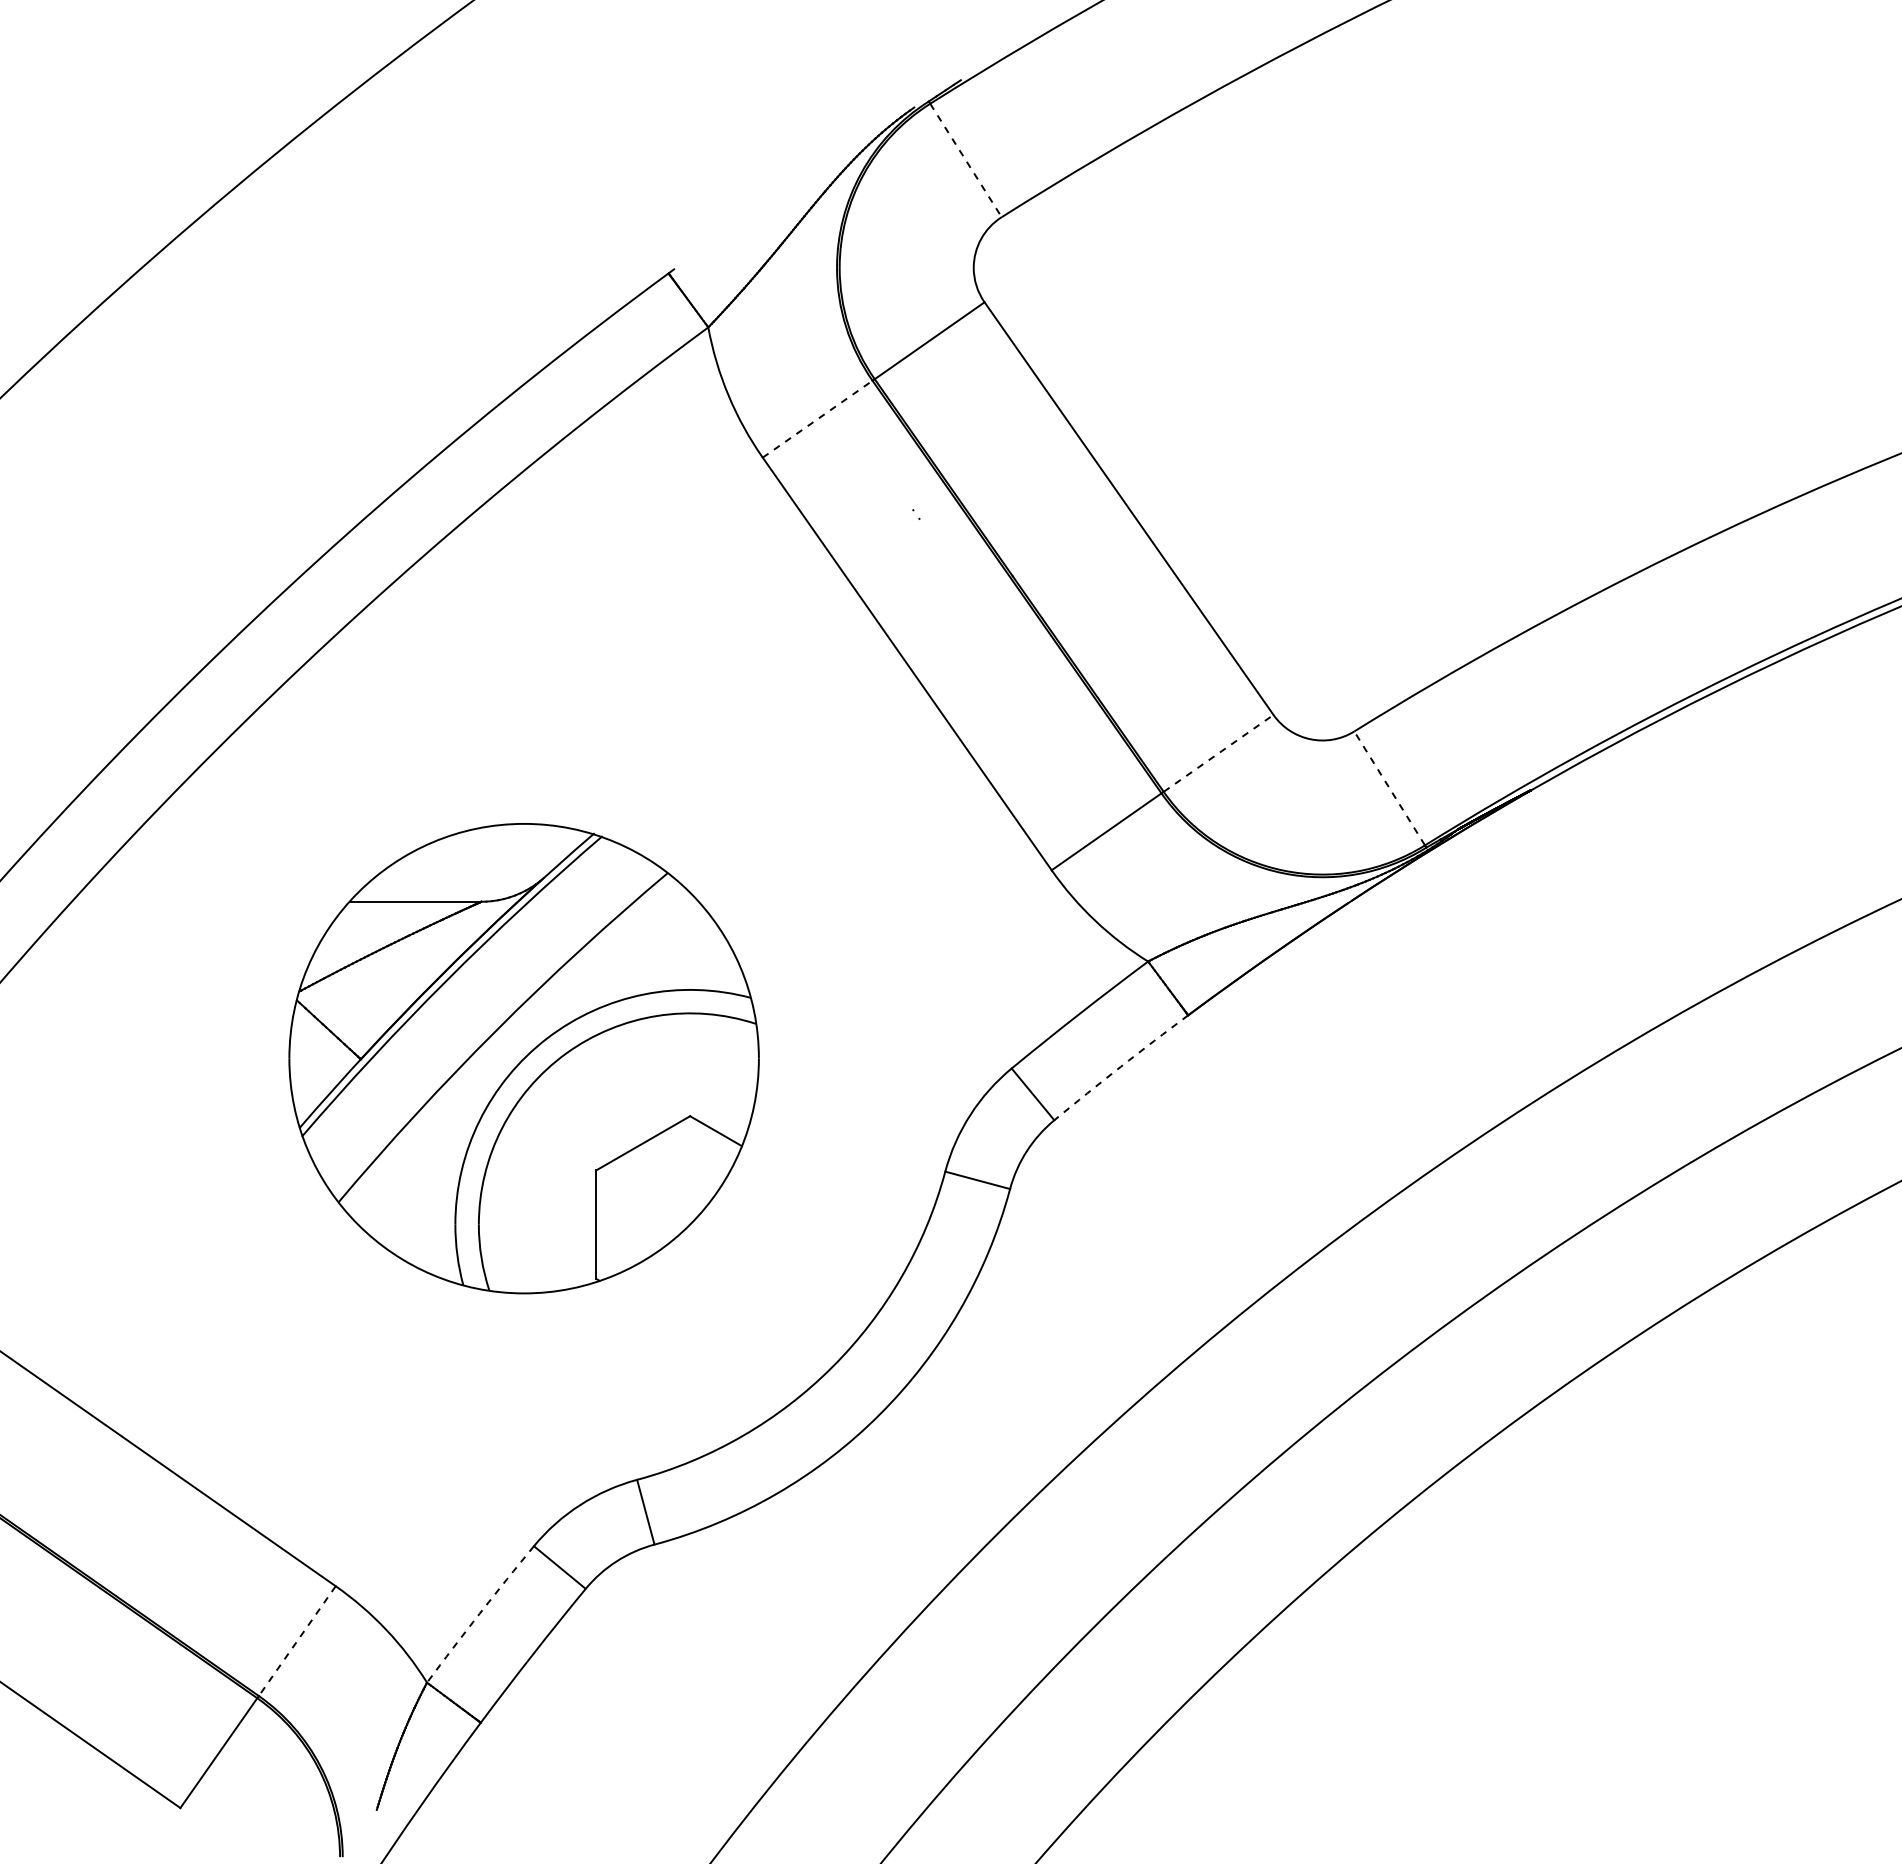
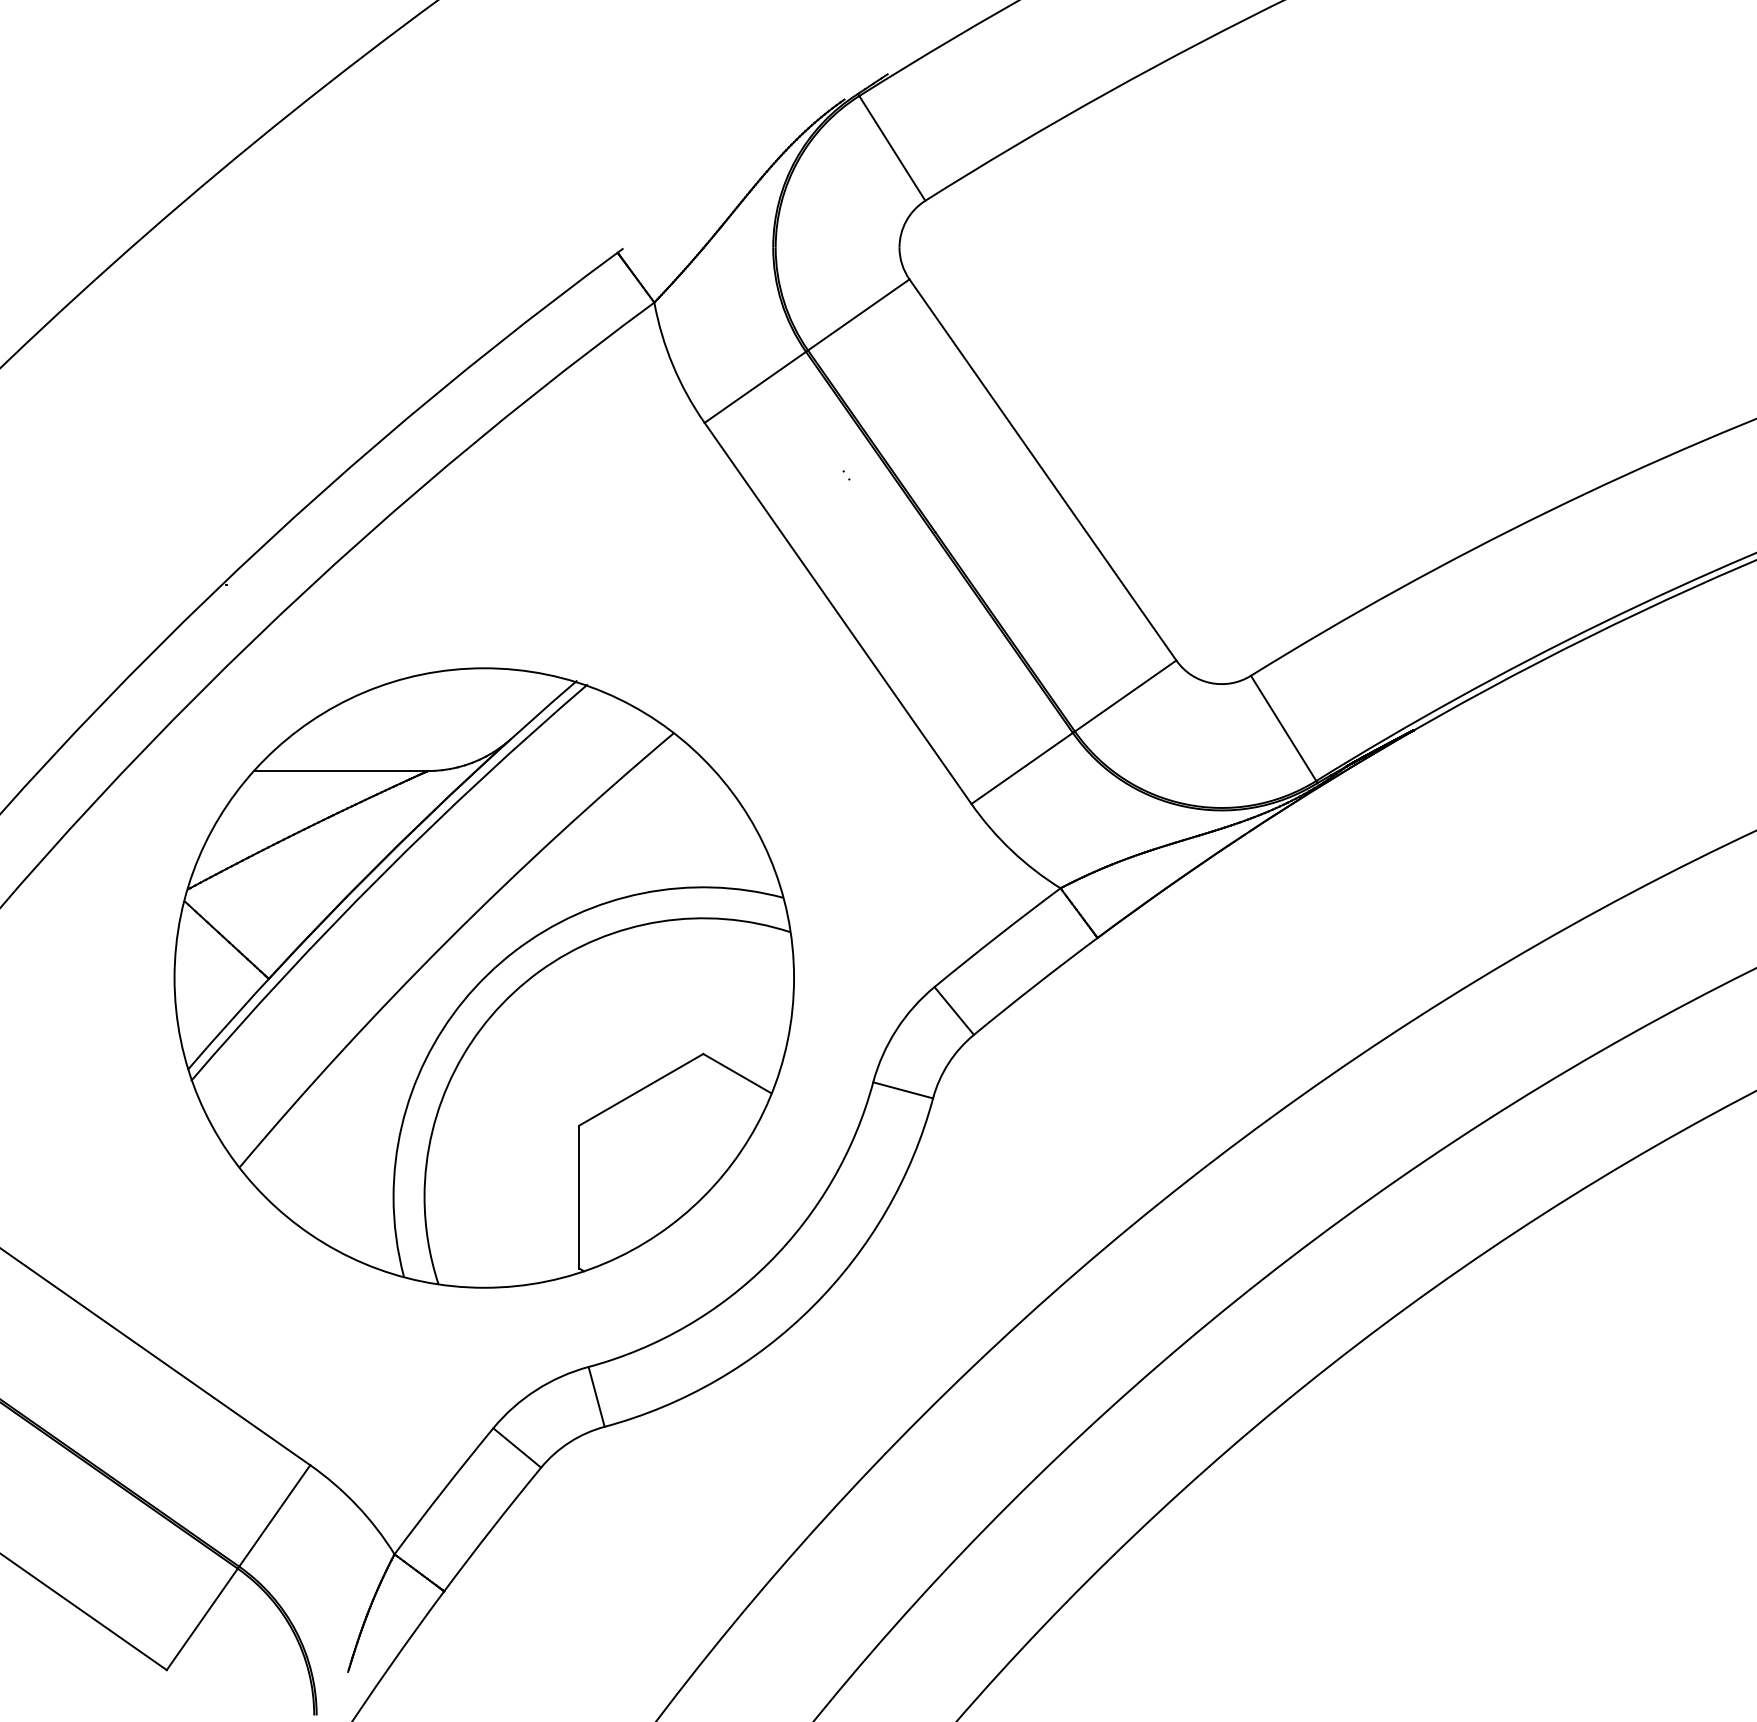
line: (966, 160) -> (892, 148), dashed -> solid
line: (818, 418) -> (756, 386), dashed -> solid
line: (1218, 753) -> (1125, 696), dashed -> solid
line: (1389, 788) -> (1283, 728), dashed -> solid
part: (523, 1058) -> (483, 977), size x1.43
arc: (1120, 1066) -> (1035, 985), dashed -> solid
arc: (479, 1613) -> (443, 1490), dashed -> solid
line: (297, 1641) -> (274, 1516), dashed -> solid

